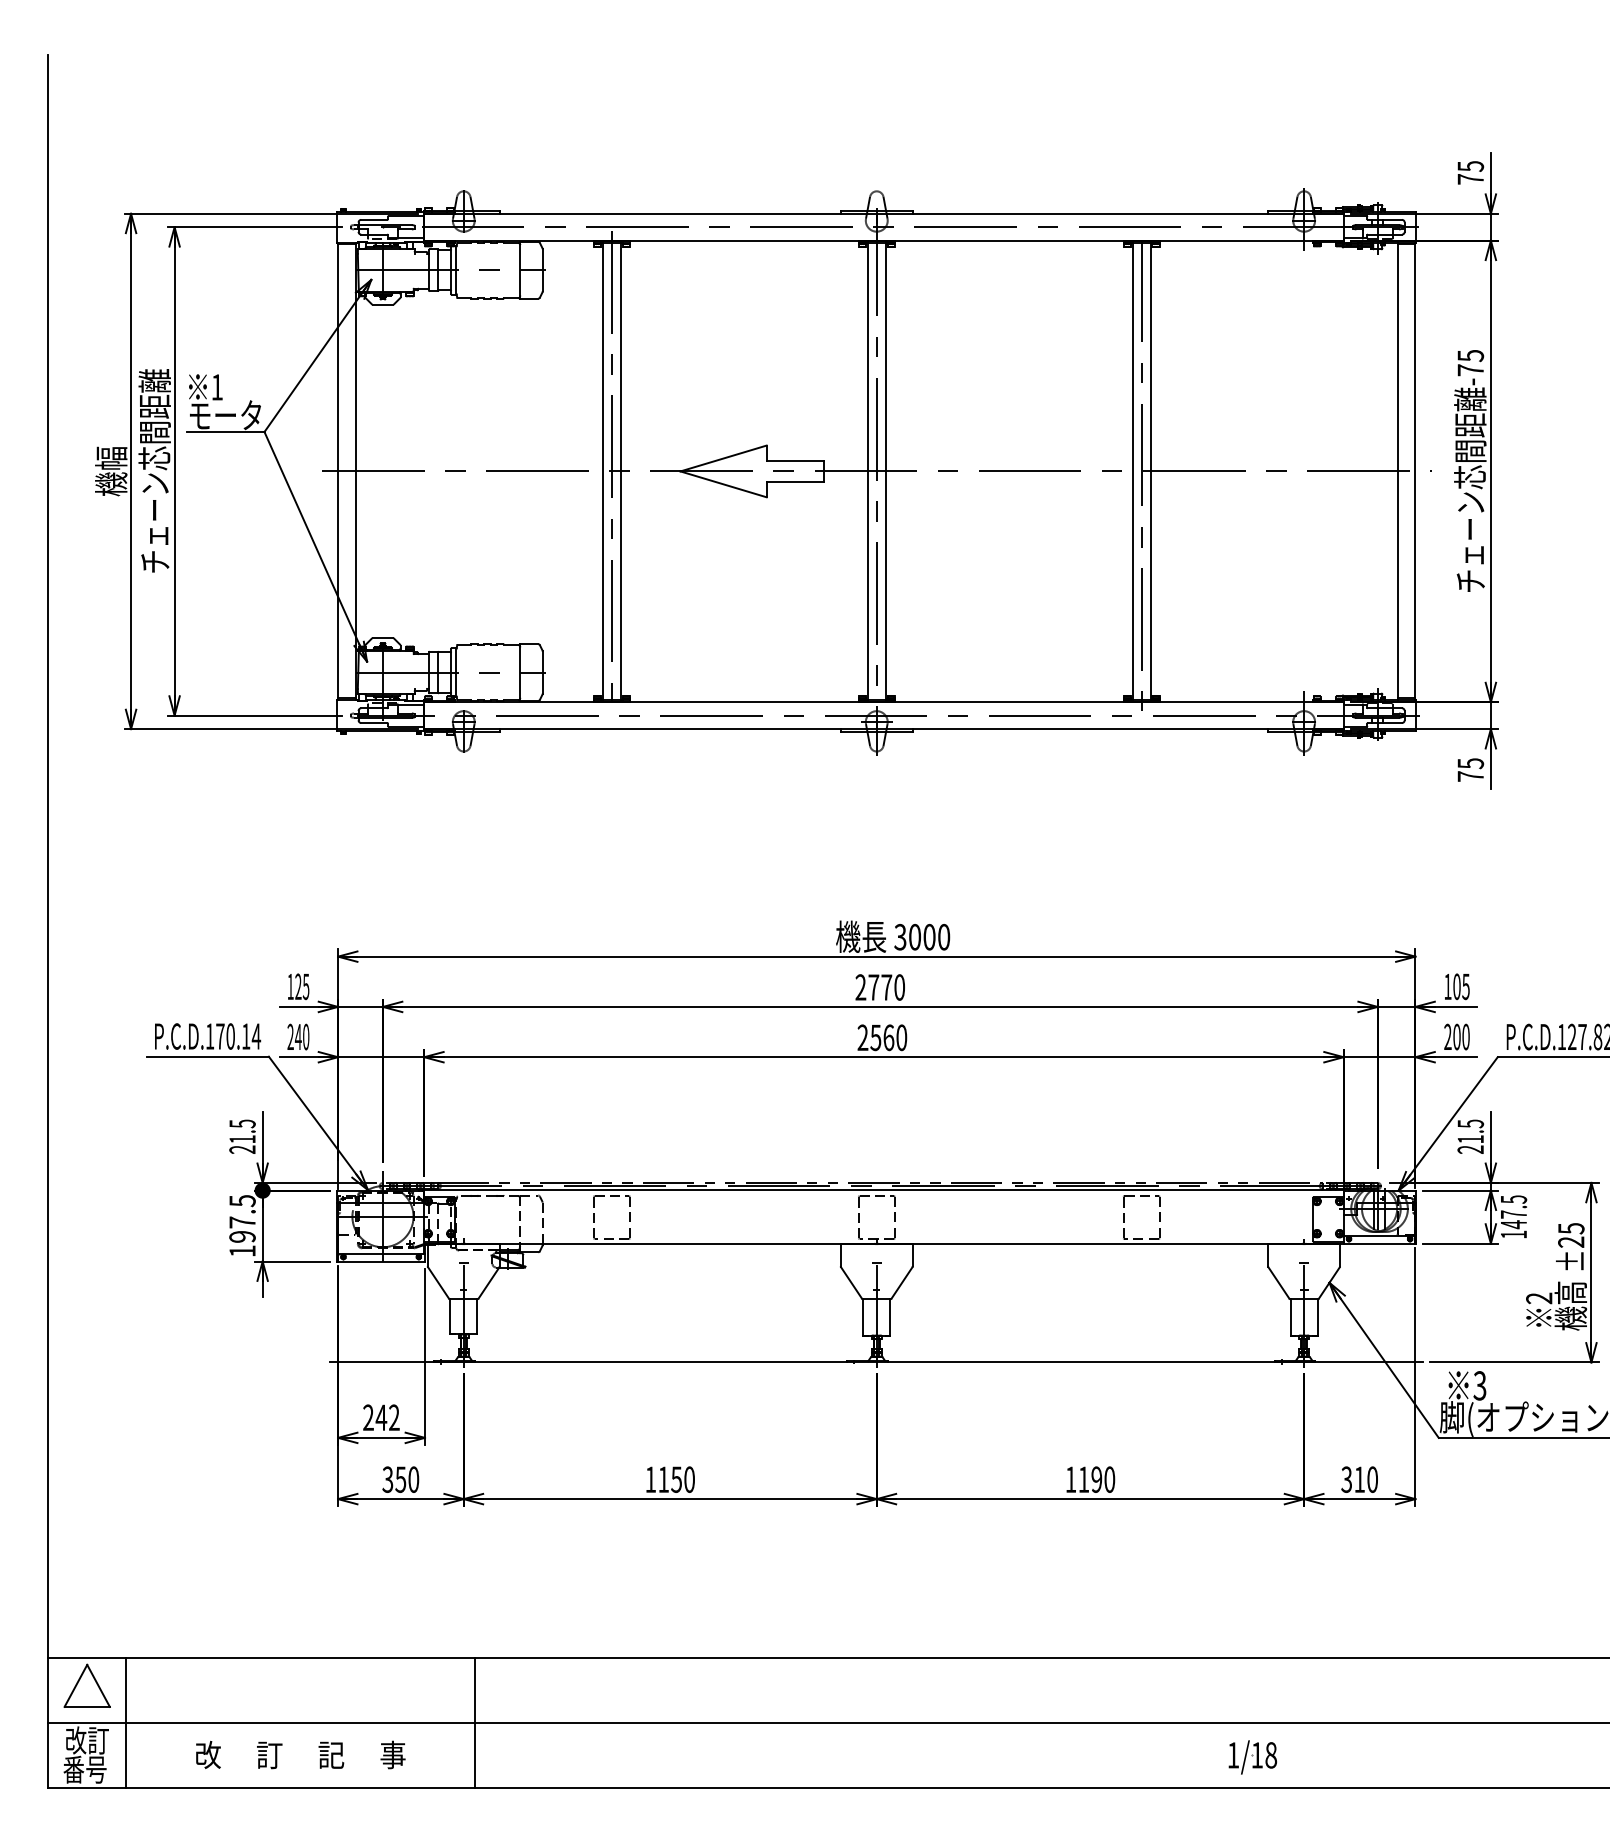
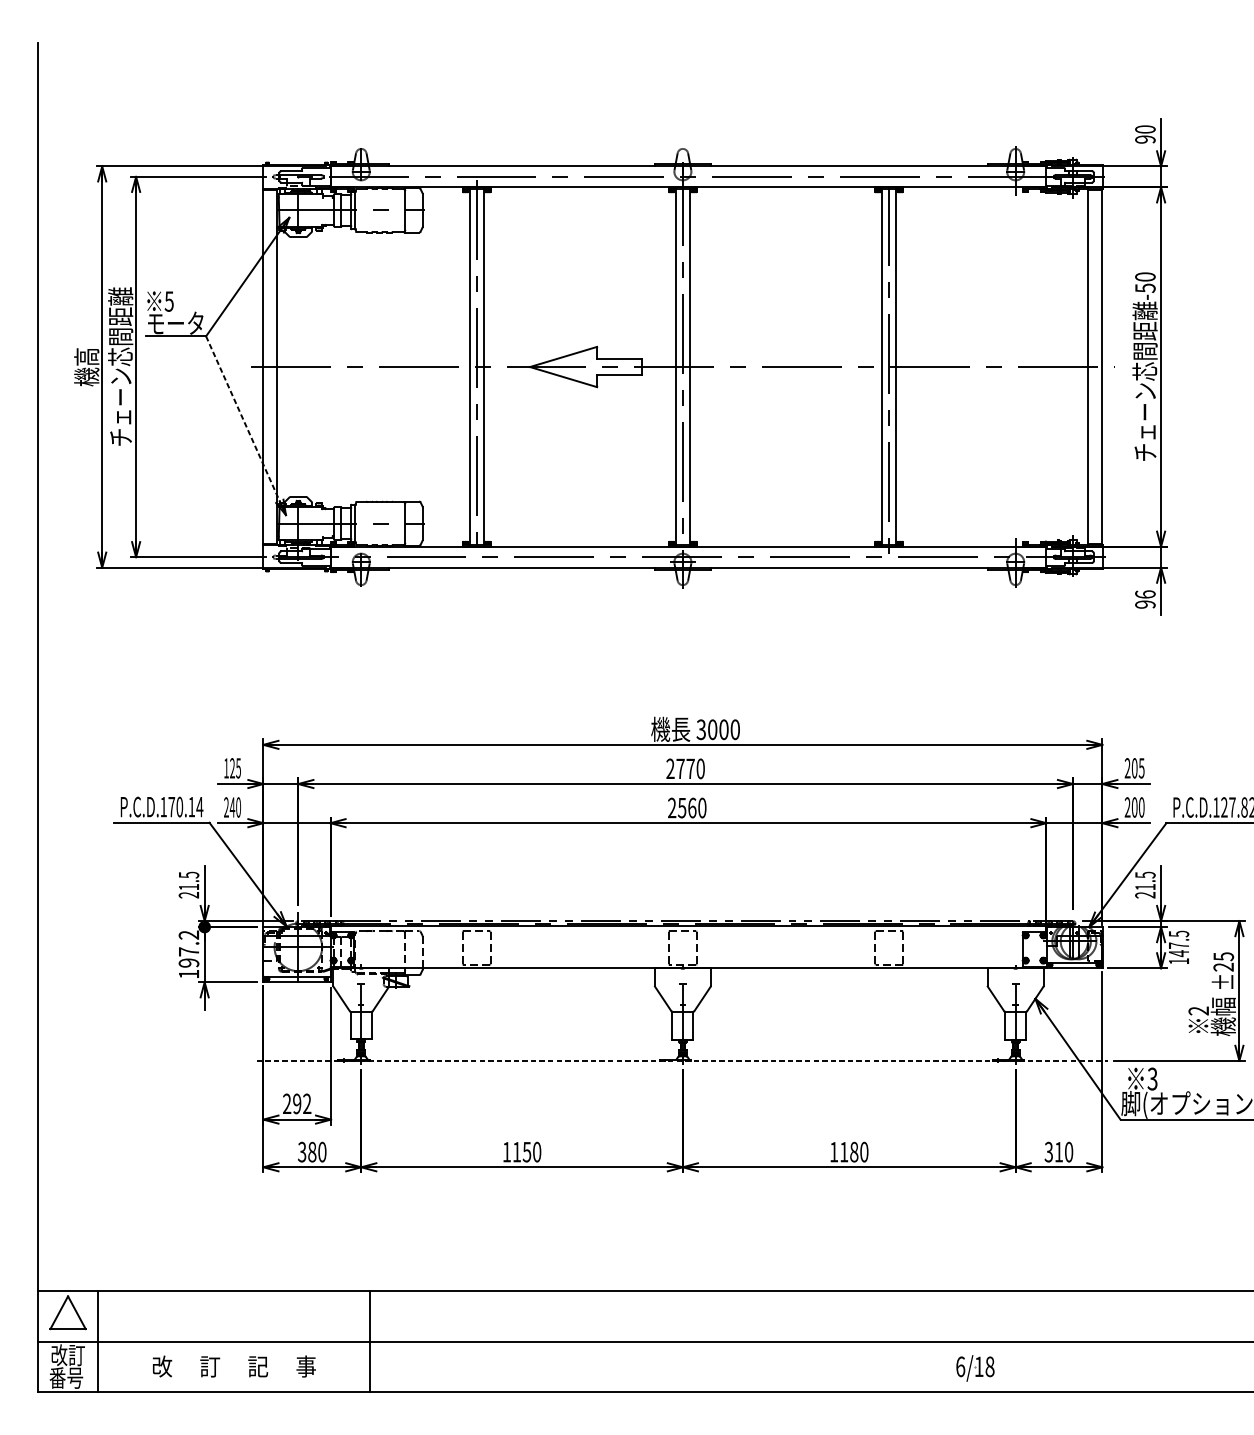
text: (1470, 172) -> (1145, 134), 75 -> 90
text: (1470, 362) -> (1145, 282), -75 -> -50
text: (216, 387) -> (168, 301), 1 -> 5
text: (111, 457) -> (86, 356), 機幅 -> 機高
line: (315, 546) -> (245, 425), solid -> dashed
text: (1470, 769) -> (1145, 599), 75 -> 96
text: (1447, 986) -> (1127, 768), 105 -> 205
text: (242, 1201) -> (188, 935), 197.5 -> 197.2
text: (1570, 1292) -> (1223, 1006), 機高 -> 機幅
line: (876, 1362) -> (682, 1060), solid -> dashed
text: (381, 1417) -> (297, 1103), 242 -> 292
text: (400, 1479) -> (312, 1152), 350 -> 380
text: (1096, 1479) -> (853, 1152), 1190 -> 1180
text: (1233, 1755) -> (960, 1366), 1/18 -> 6/18

